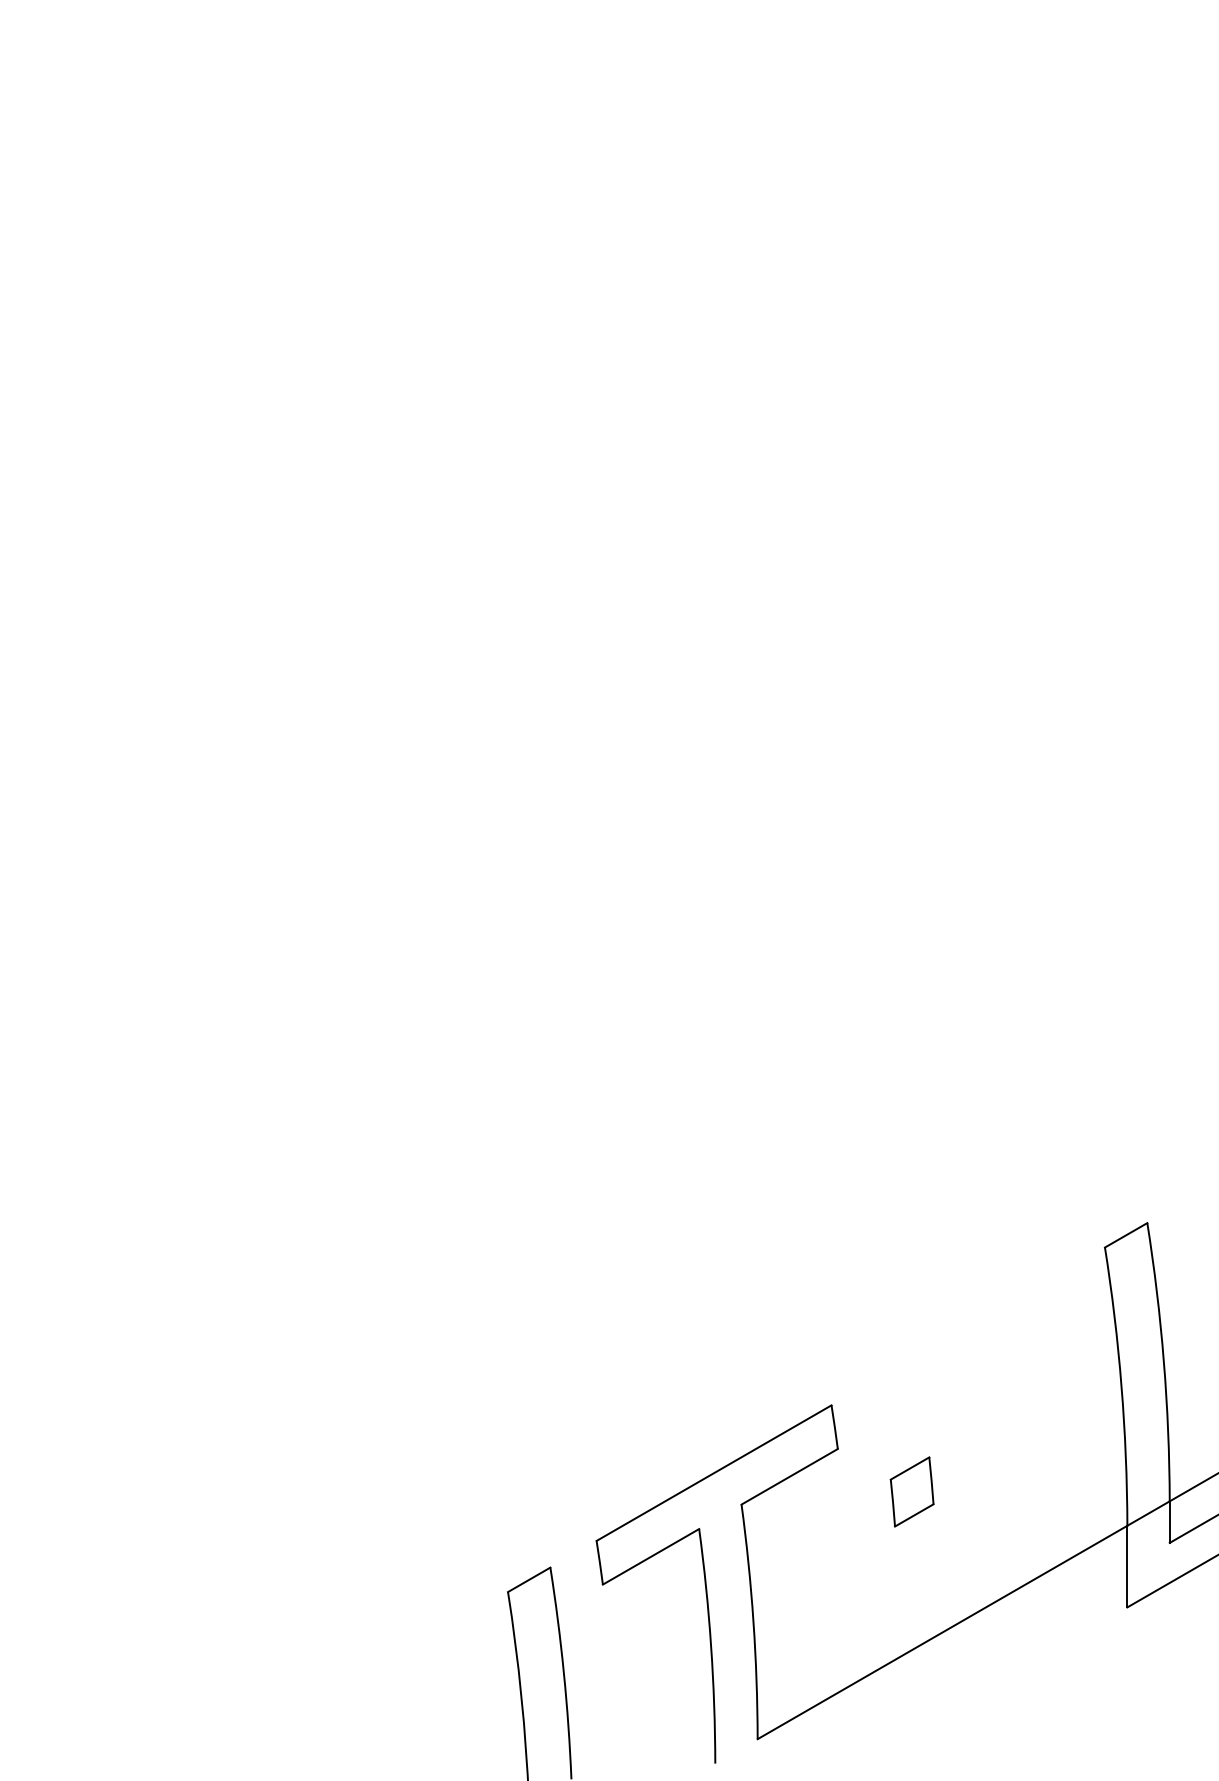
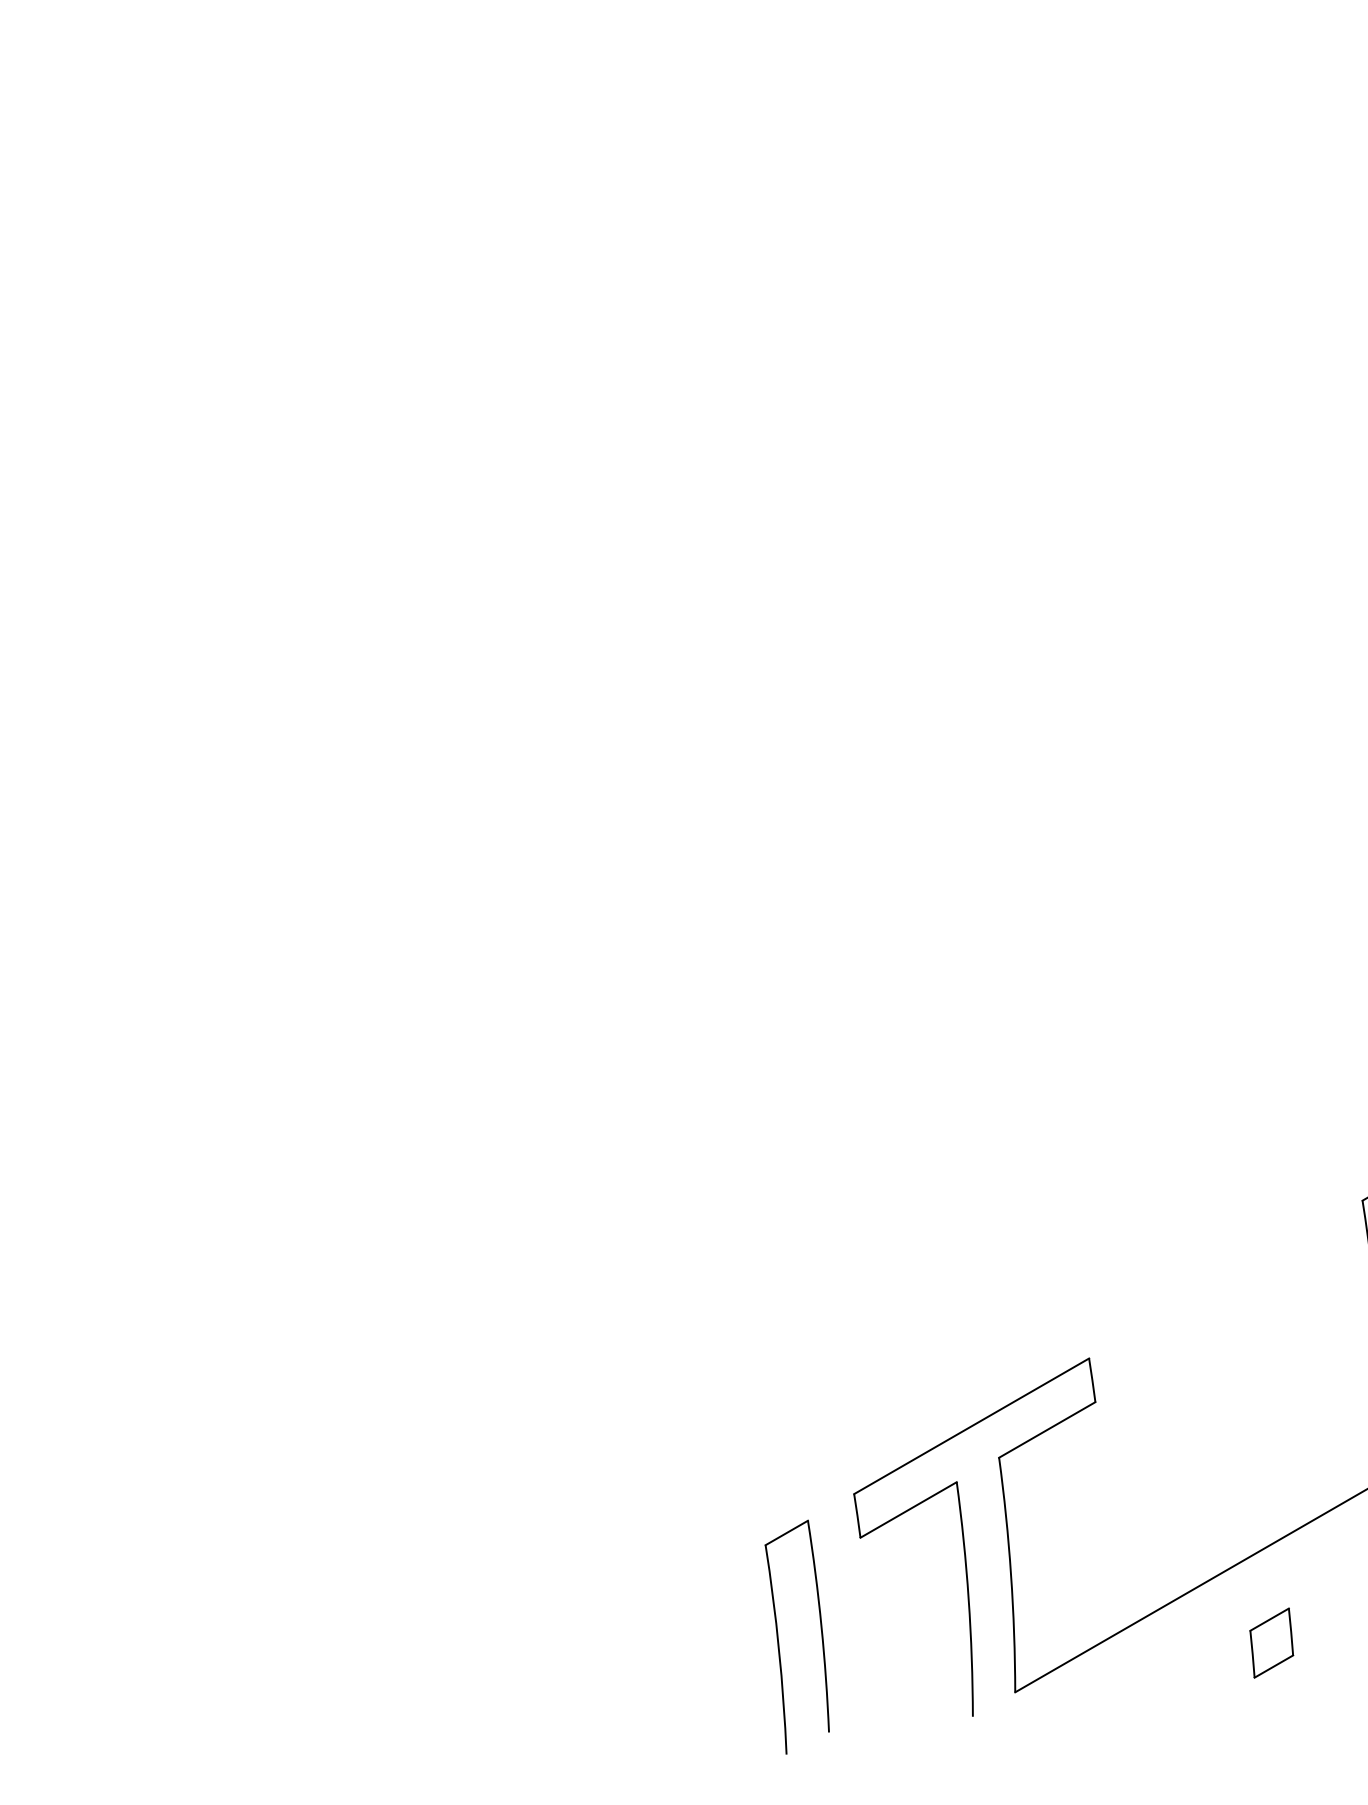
part: (911, 1491) -> (1271, 1642), moved

